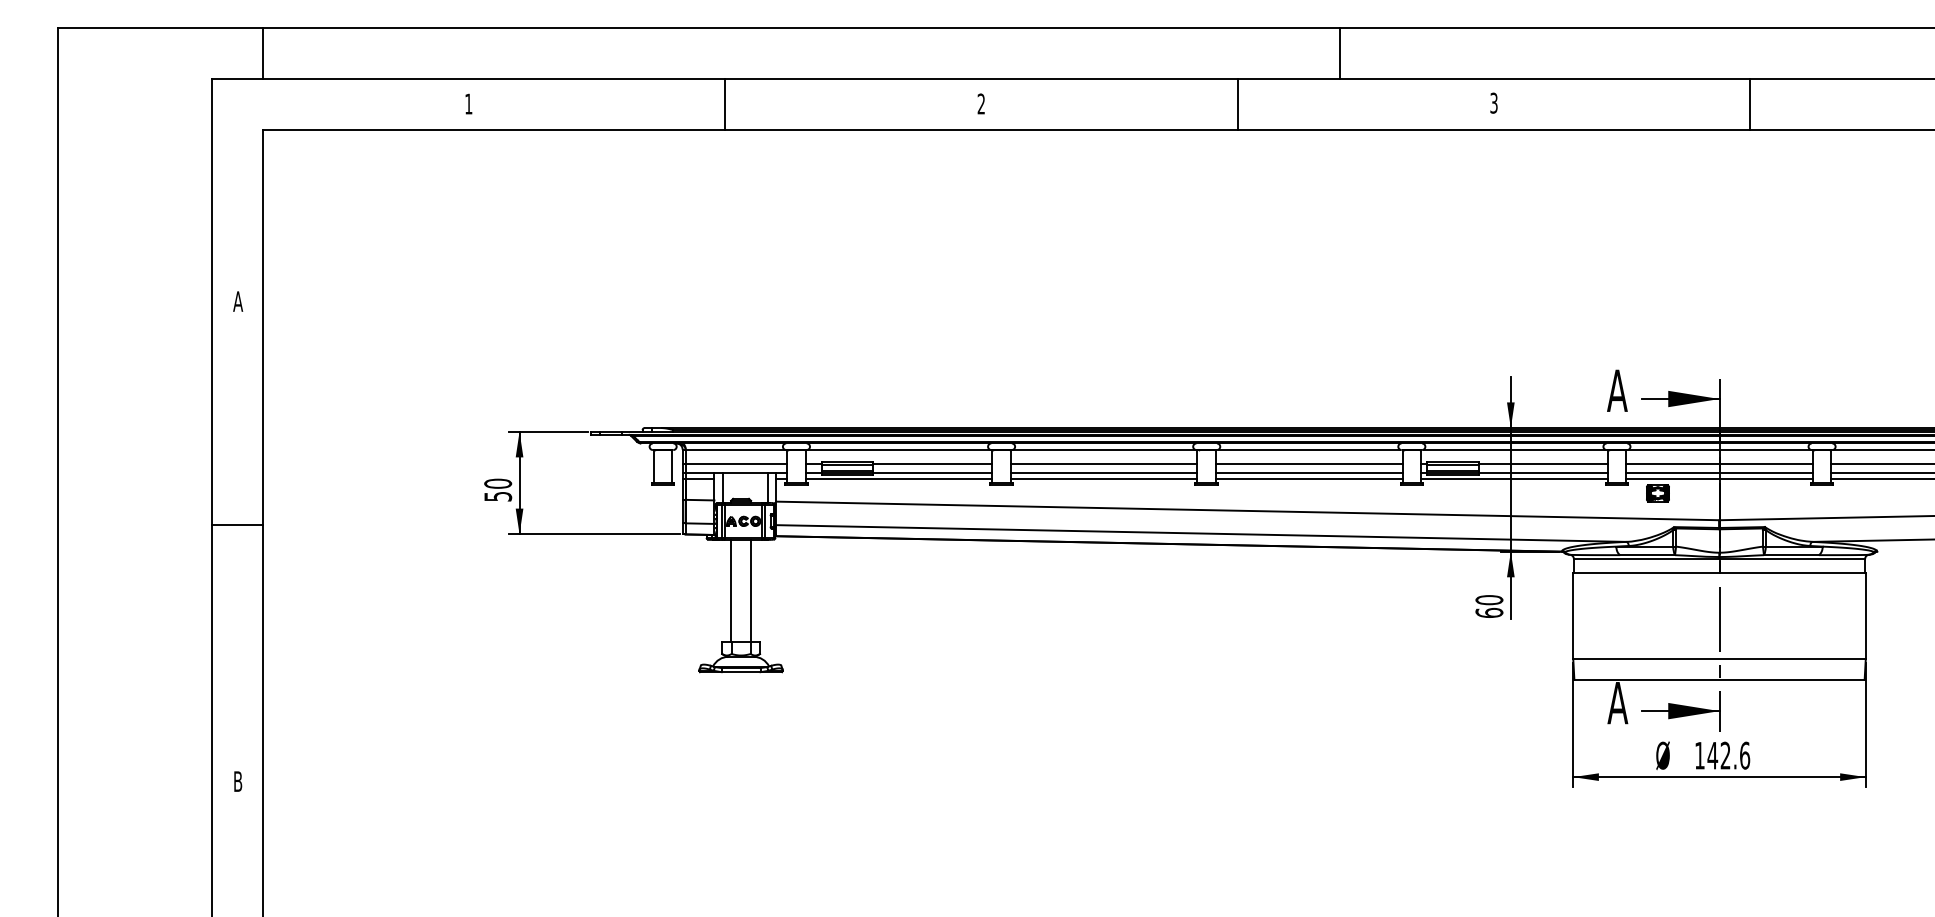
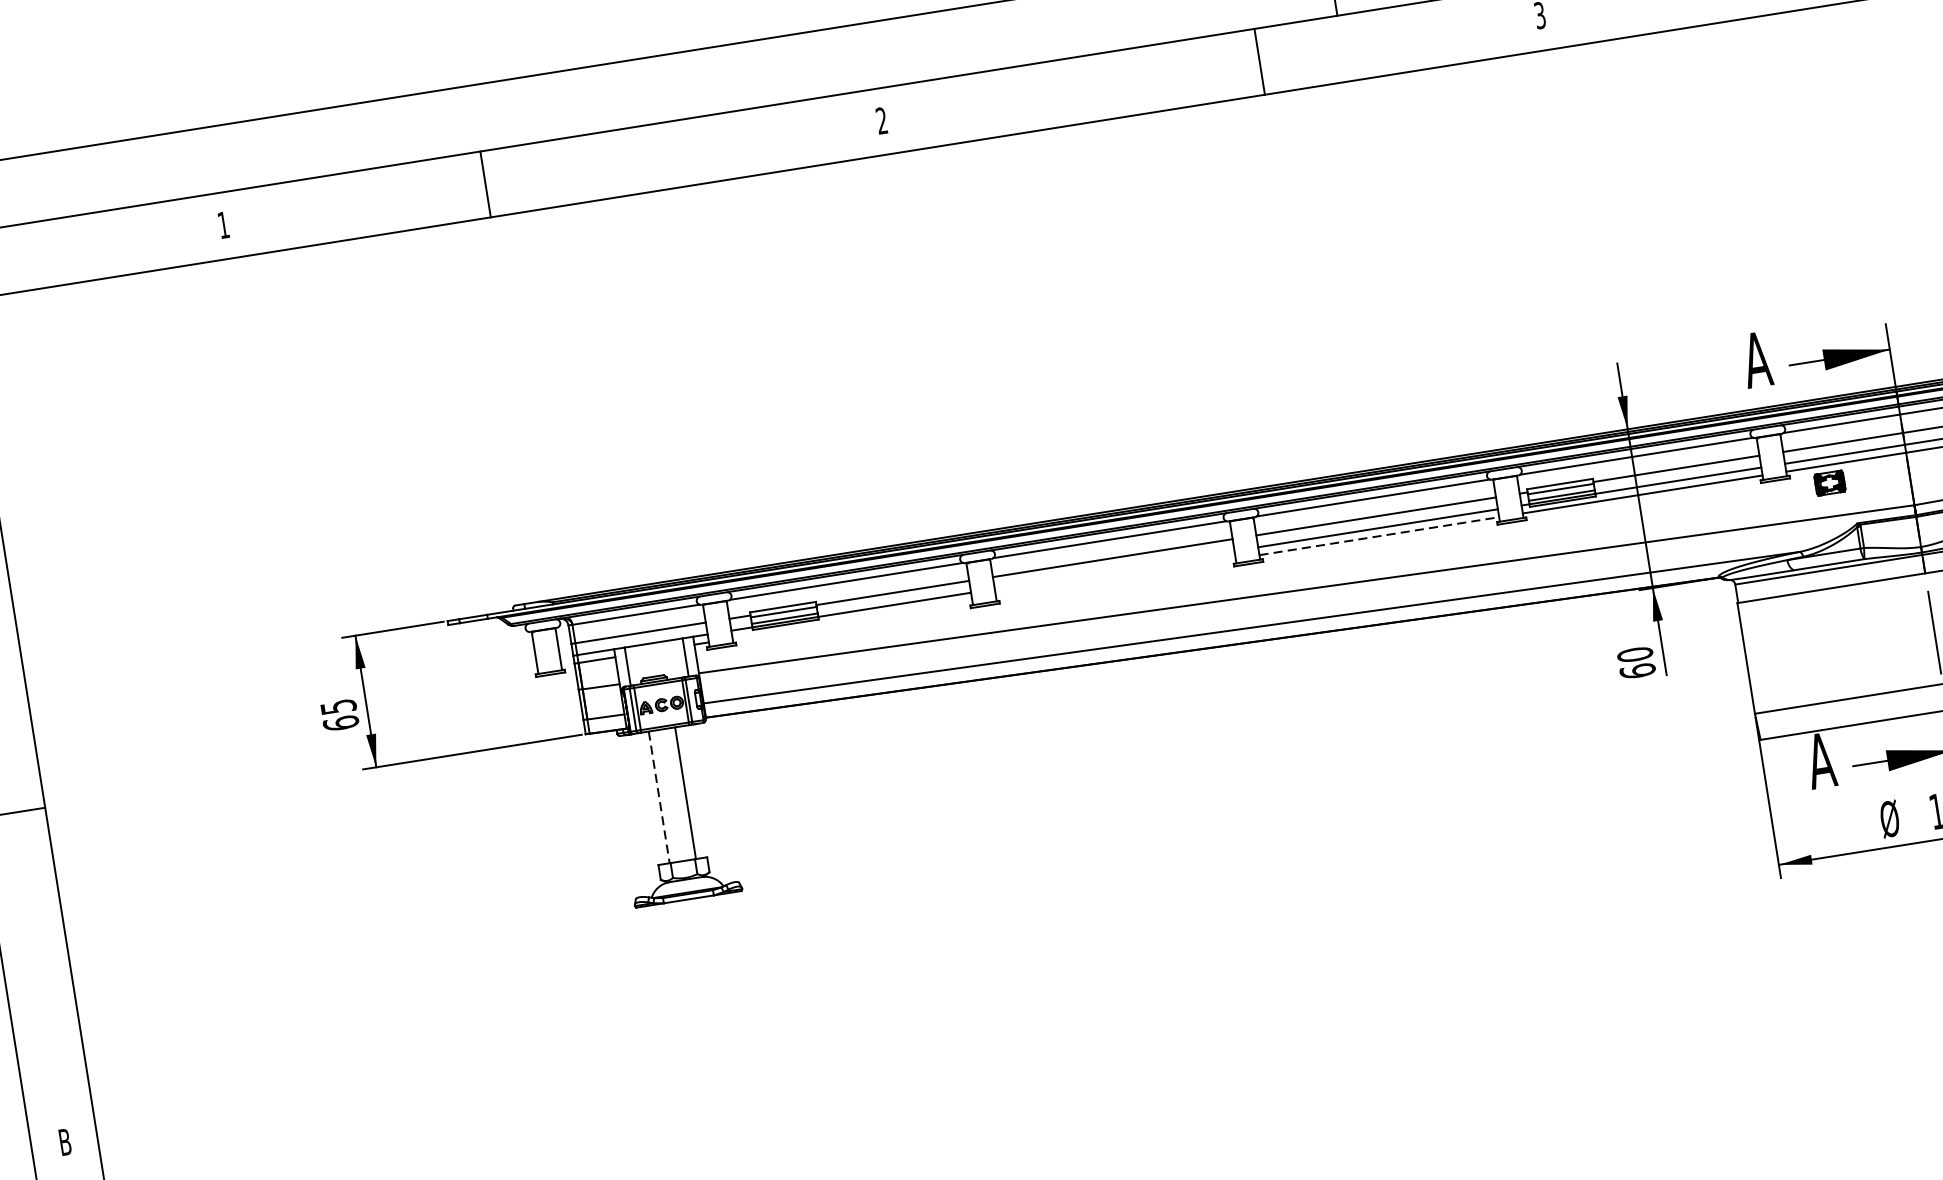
line: (724, 104) -> (485, 184), moved
line: (1237, 104) -> (1259, 61), moved
line: (1103, 473) -> (1113, 570), removed
line: (898, 479) -> (851, 619), removed
line: (1103, 479) -> (1115, 578), removed
line: (1309, 479) -> (1379, 536), solid -> dashed
text: (498, 489) -> (340, 714), 50 -> 65
line: (730, 591) -> (658, 797), solid -> dashed

